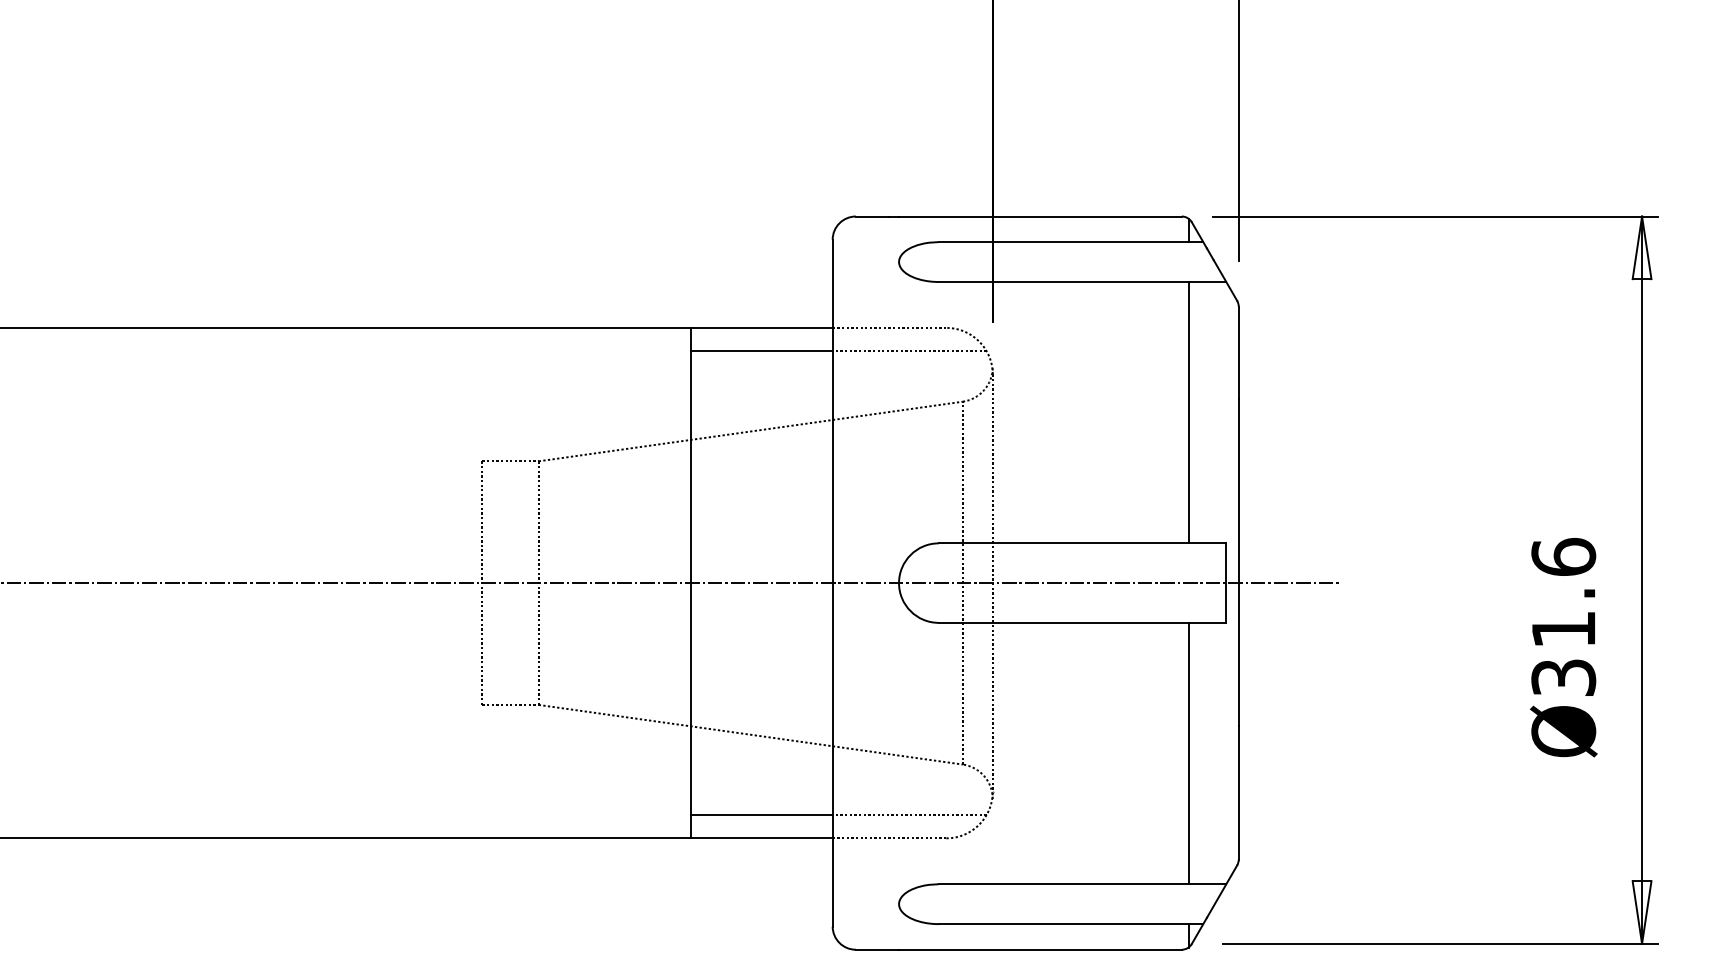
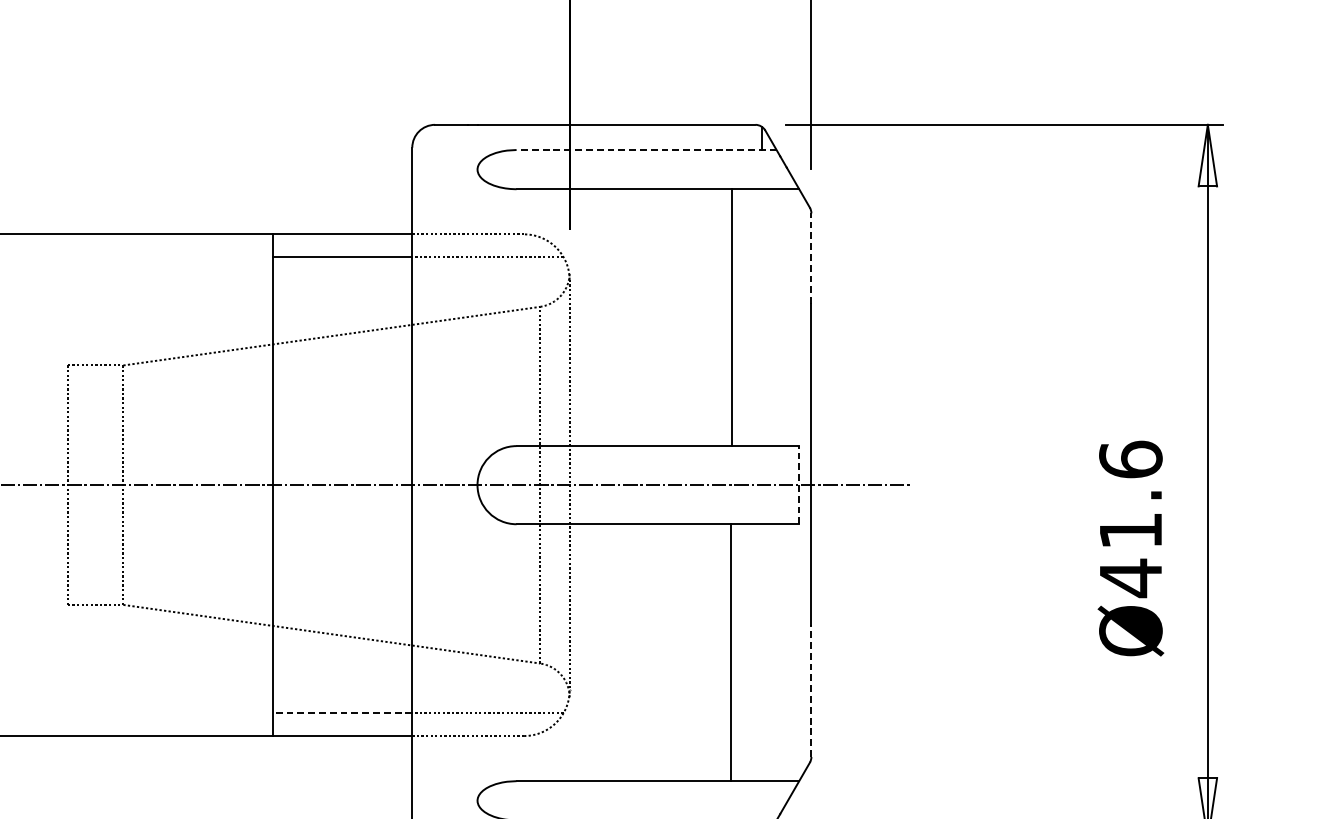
line: (1070, 242) -> (646, 150), solid -> dashed
line: (1238, 352) -> (811, 258), solid -> dashed
line: (1188, 412) -> (731, 317), moved
line: (1226, 583) -> (799, 485), solid -> dashed
text: (1563, 677) -> (1130, 577), Ø31.6 -> Ø41.6
line: (1188, 753) -> (730, 652), moved
line: (1238, 792) -> (811, 690), solid -> dashed
line: (761, 815) -> (342, 713), solid -> dashed

